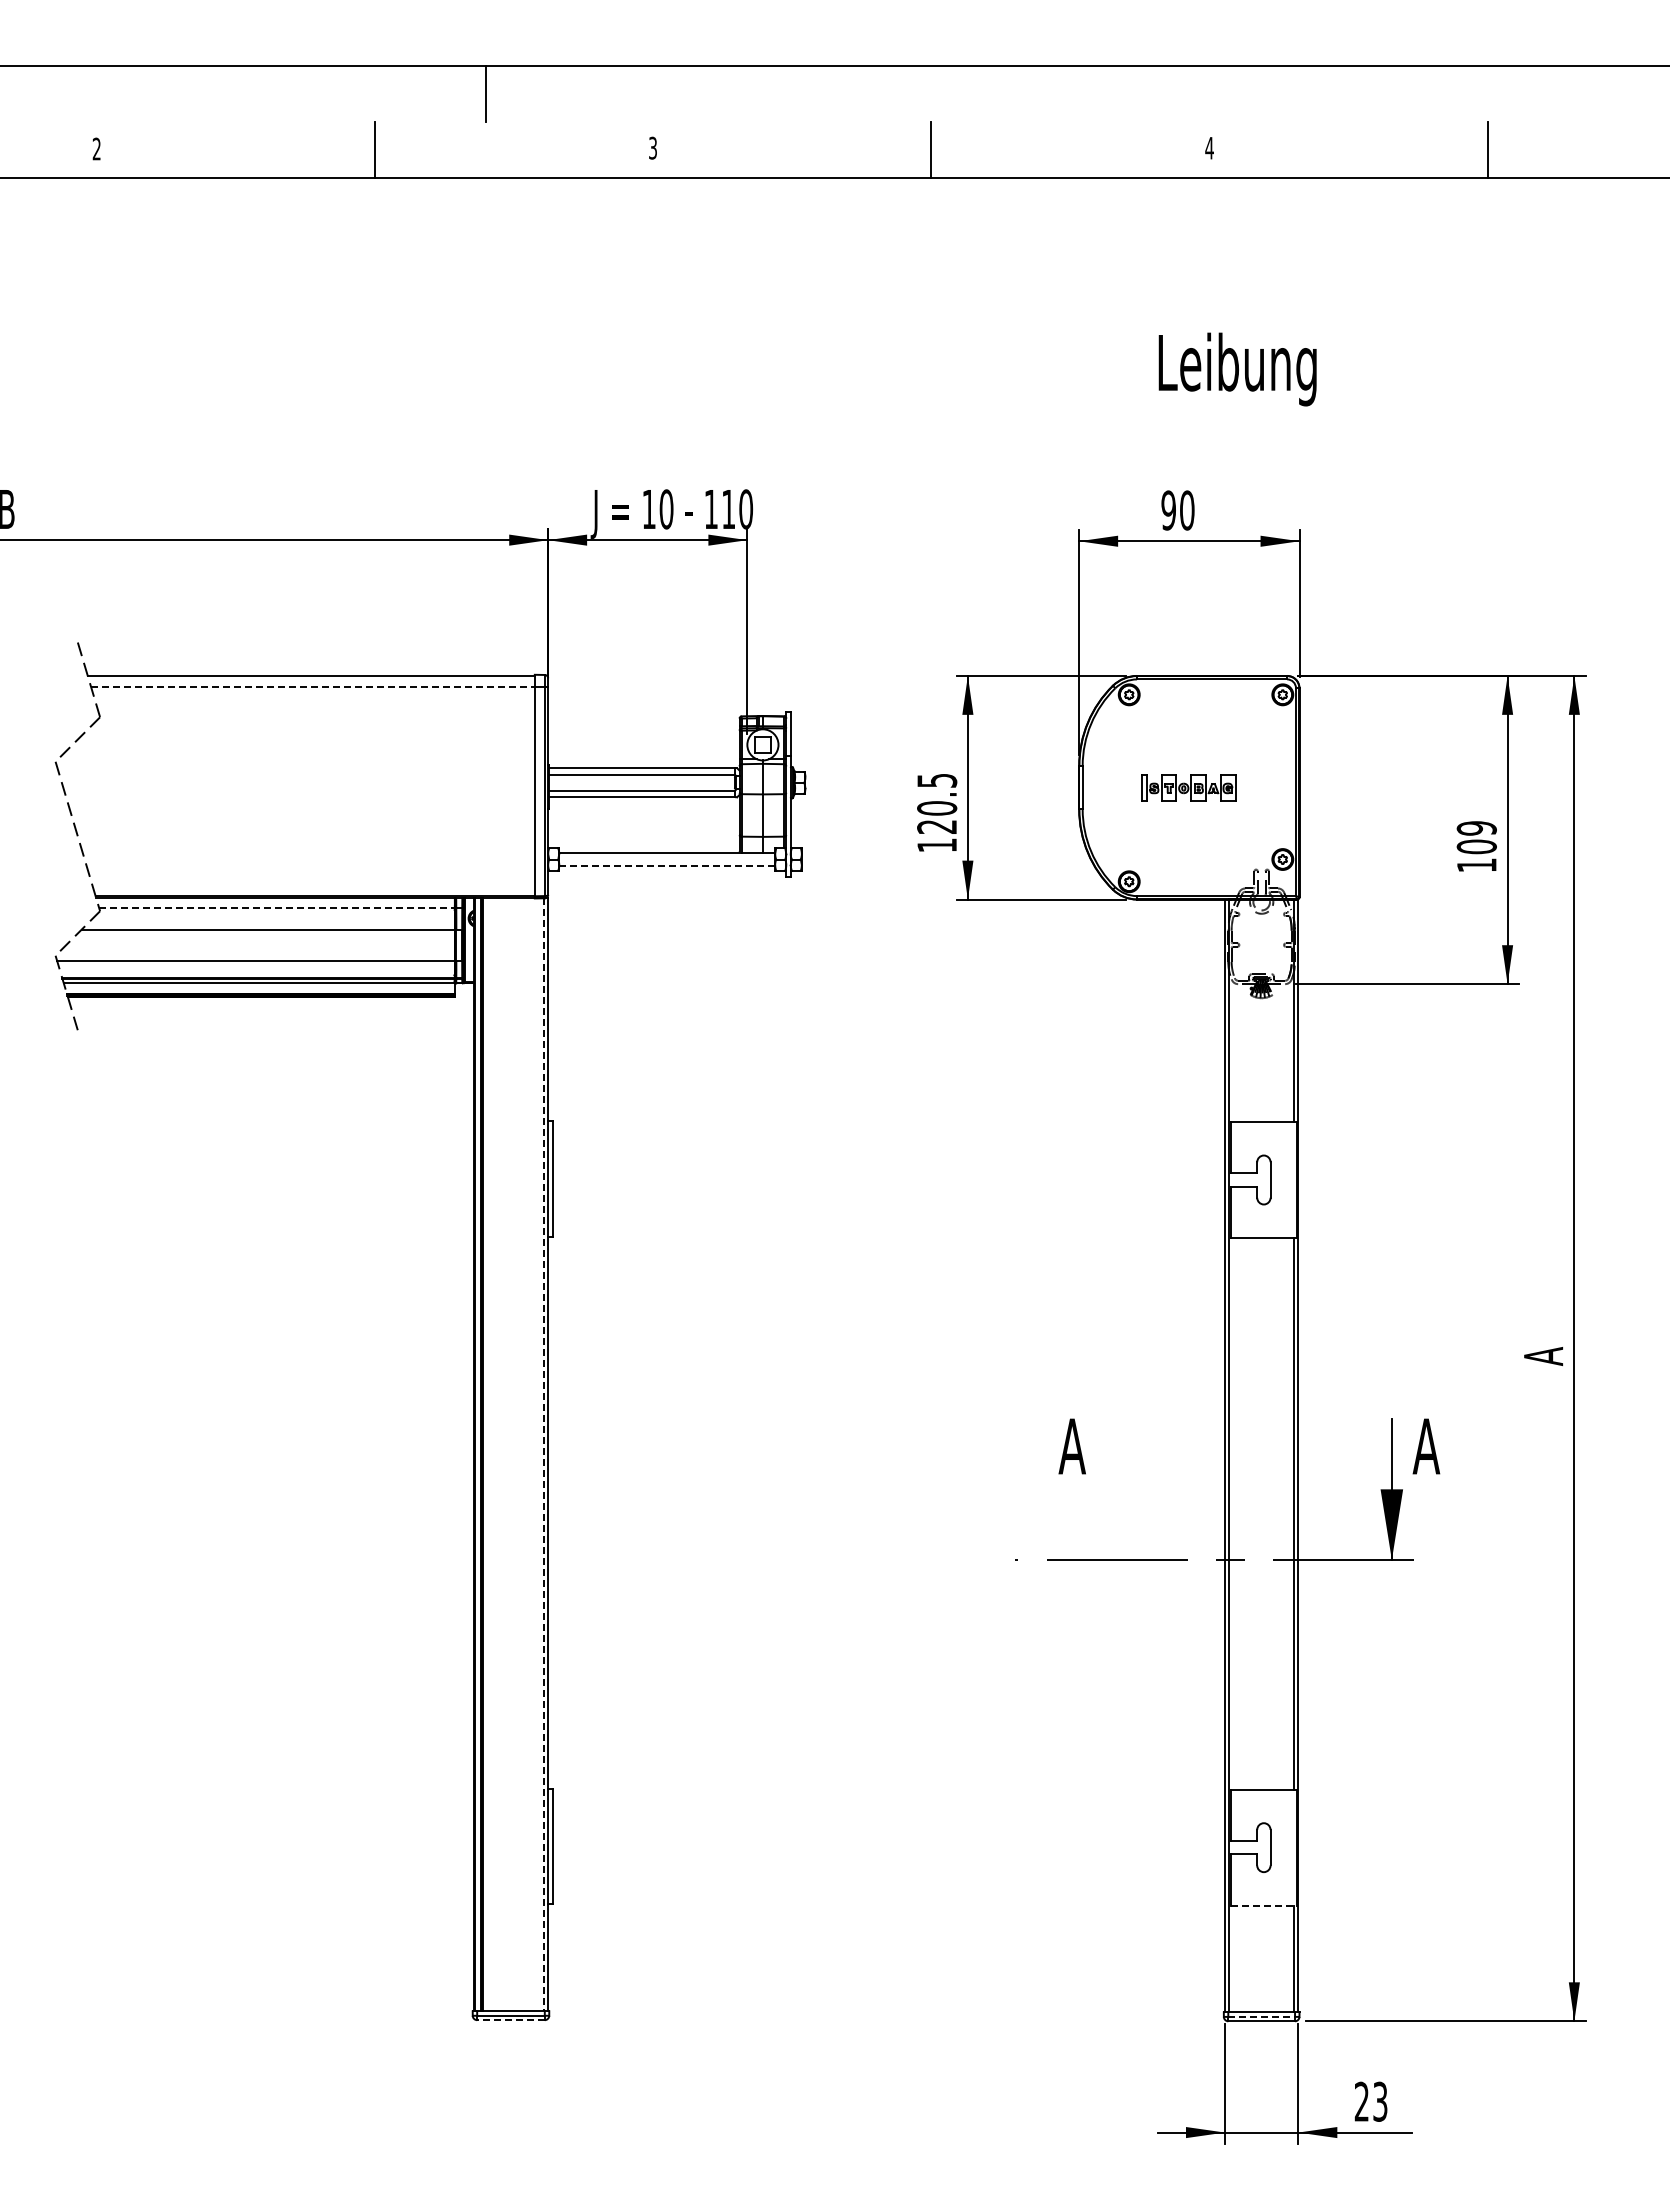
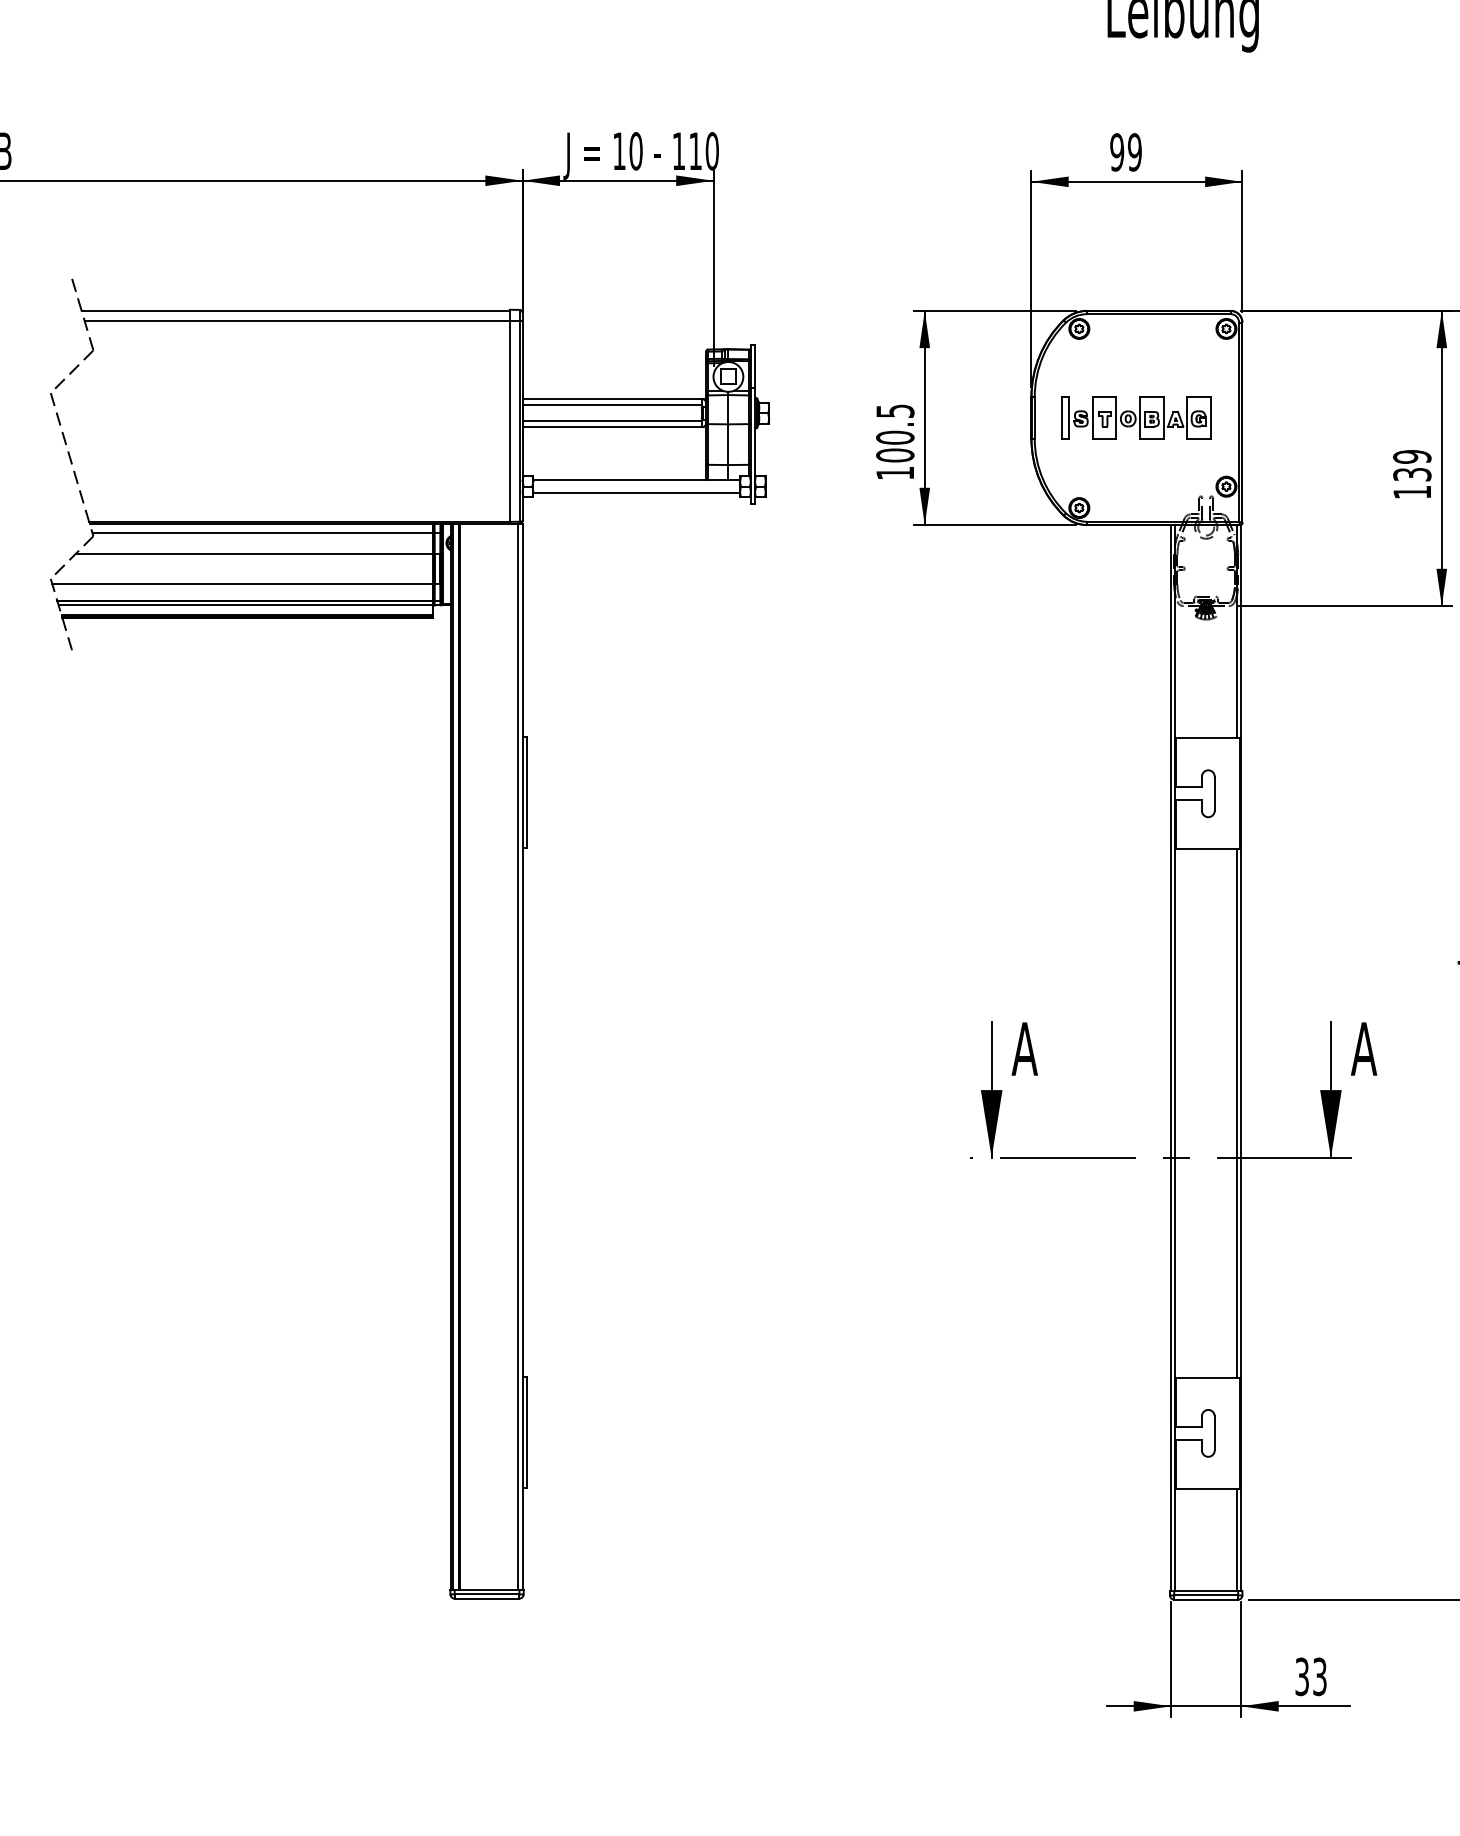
text: (1187, 510) -> (1135, 152), 90 -> 99
line: (312, 687) -> (296, 321), dashed -> solid
part: (1188, 787) -> (1136, 417), size x1.67
text: (937, 826) -> (895, 455), 120.5 -> 100.5
text: (1476, 846) -> (1412, 474), 109 -> 139
line: (667, 866) -> (636, 493), dashed -> solid
line: (276, 907) -> (262, 532), dashed -> solid
line: (543, 1455) -> (518, 1057), dashed -> solid
part: (1037, 1489) -> (991, 1090), added
line: (1264, 1905) -> (1208, 1488), dashed -> solid
line: (1262, 2016) -> (1207, 1595), dashed -> solid
line: (511, 2020) -> (487, 1598), dashed -> solid
text: (1361, 2101) -> (1301, 1676), 23 -> 33

